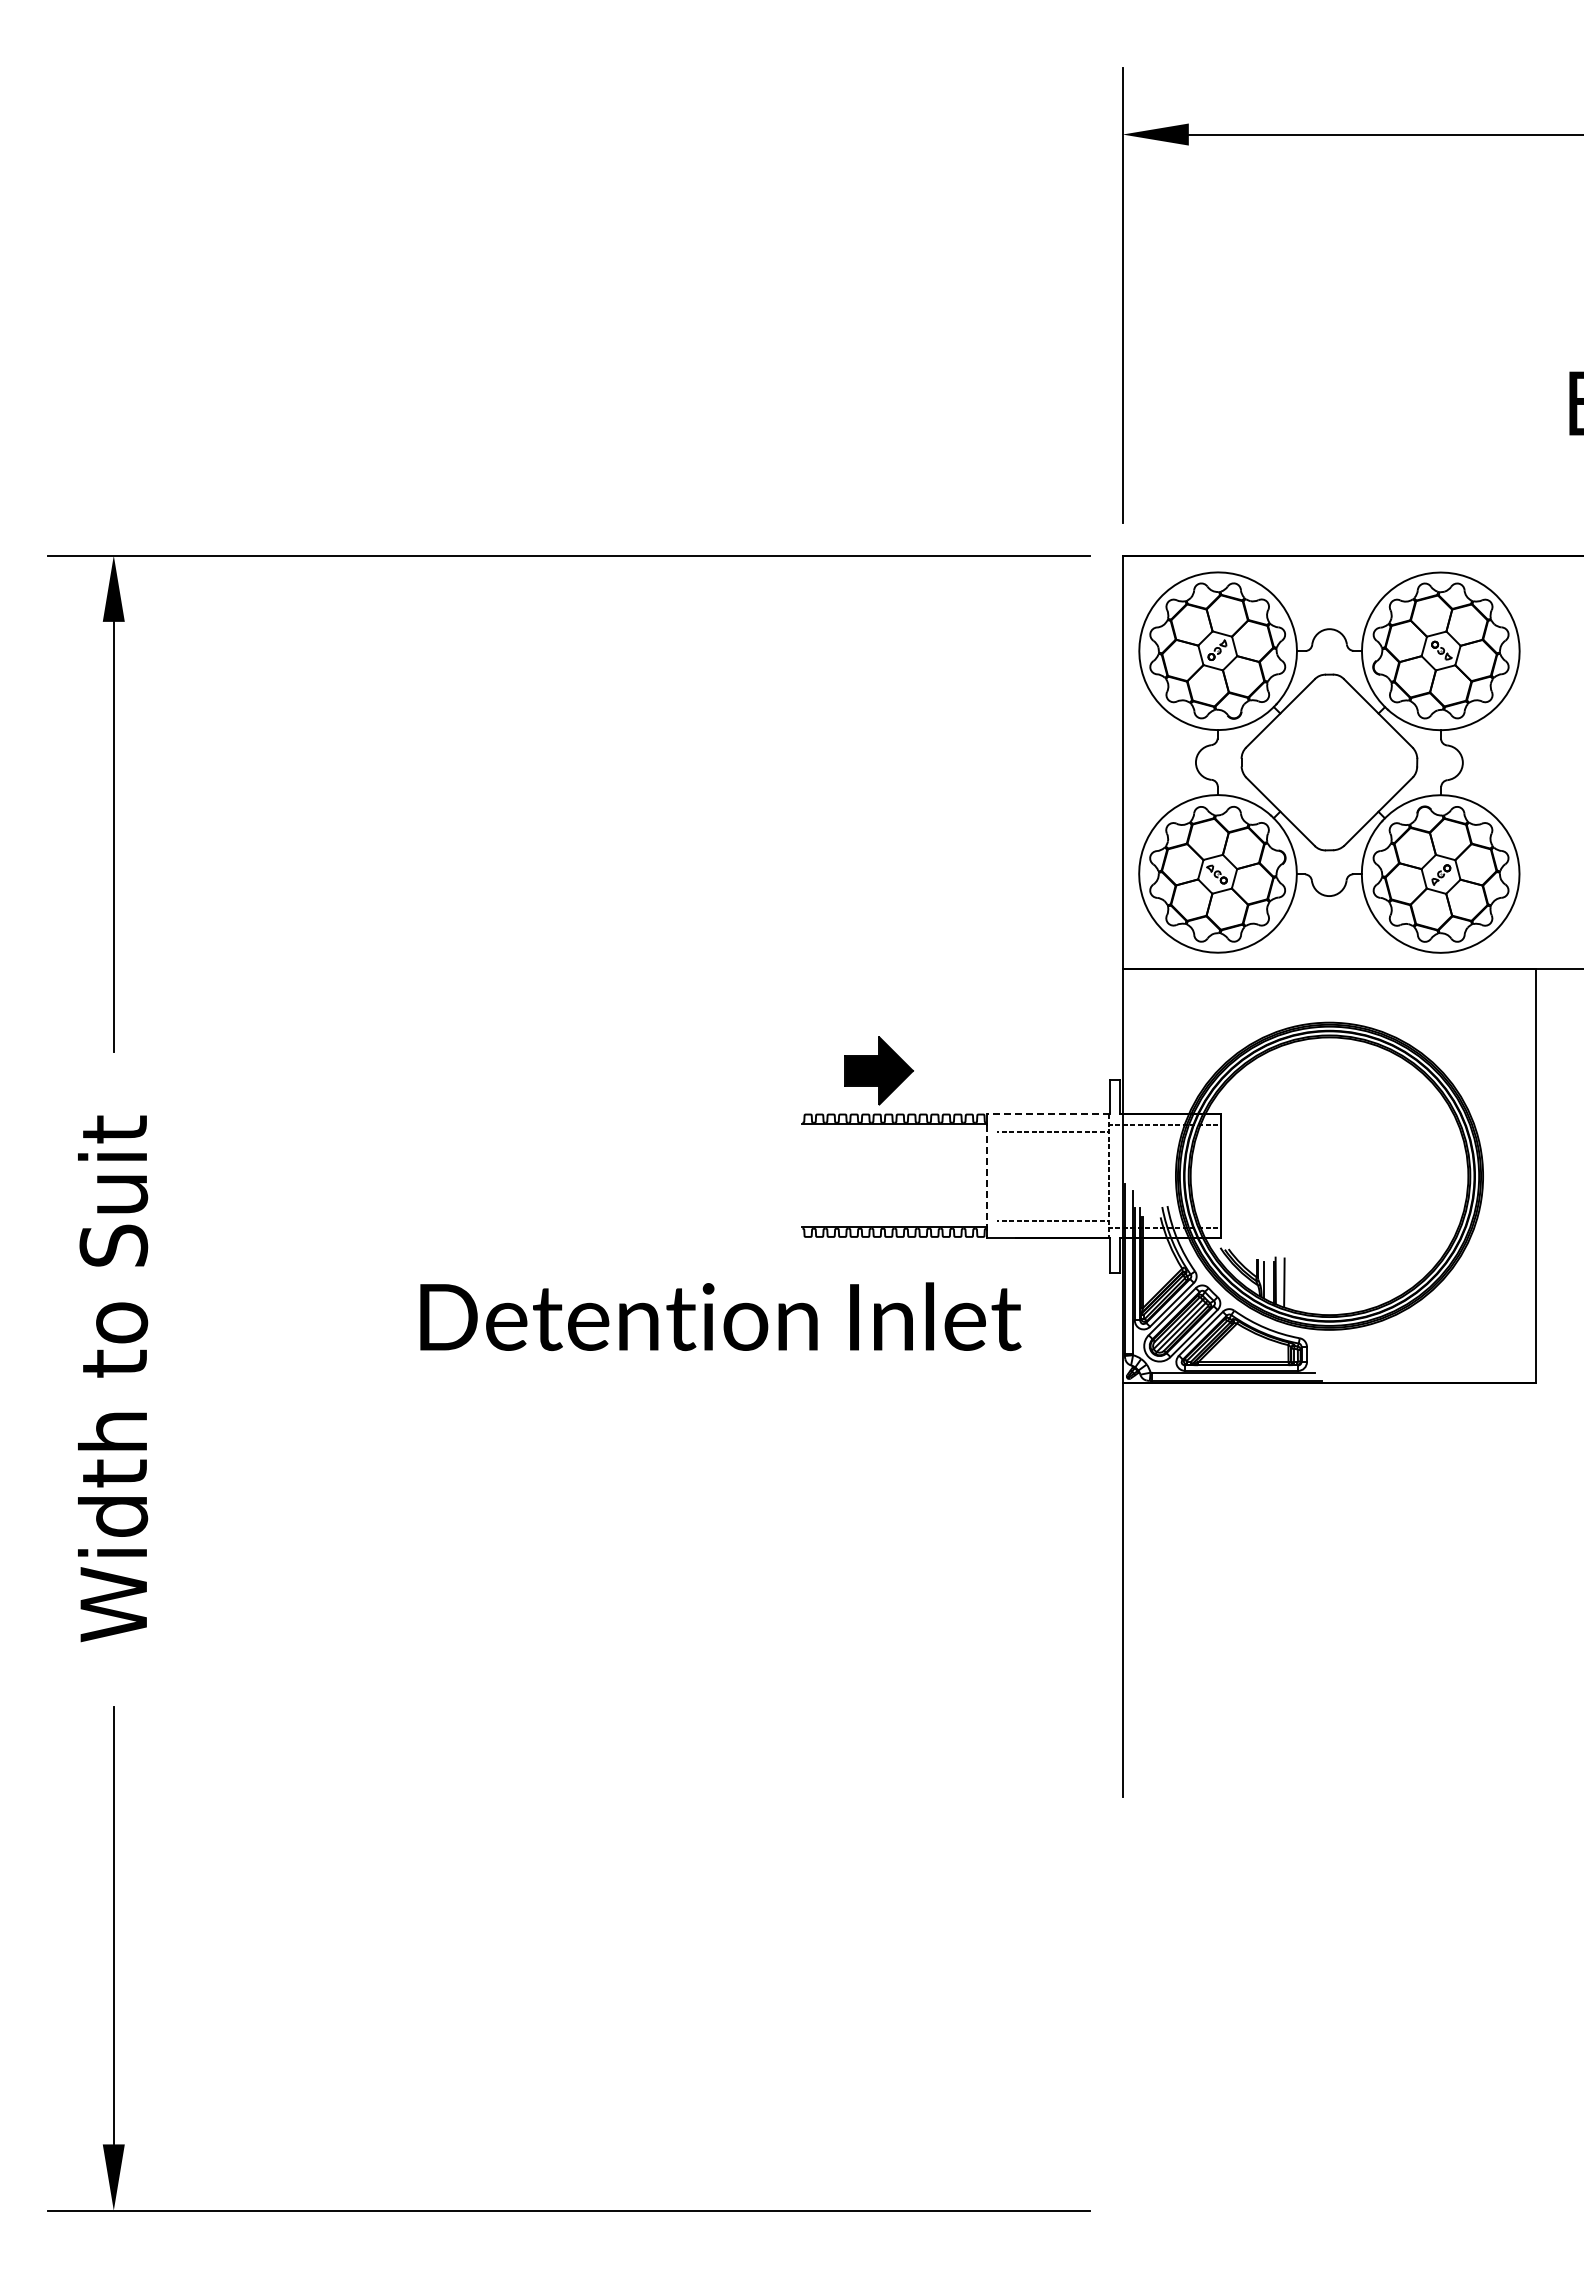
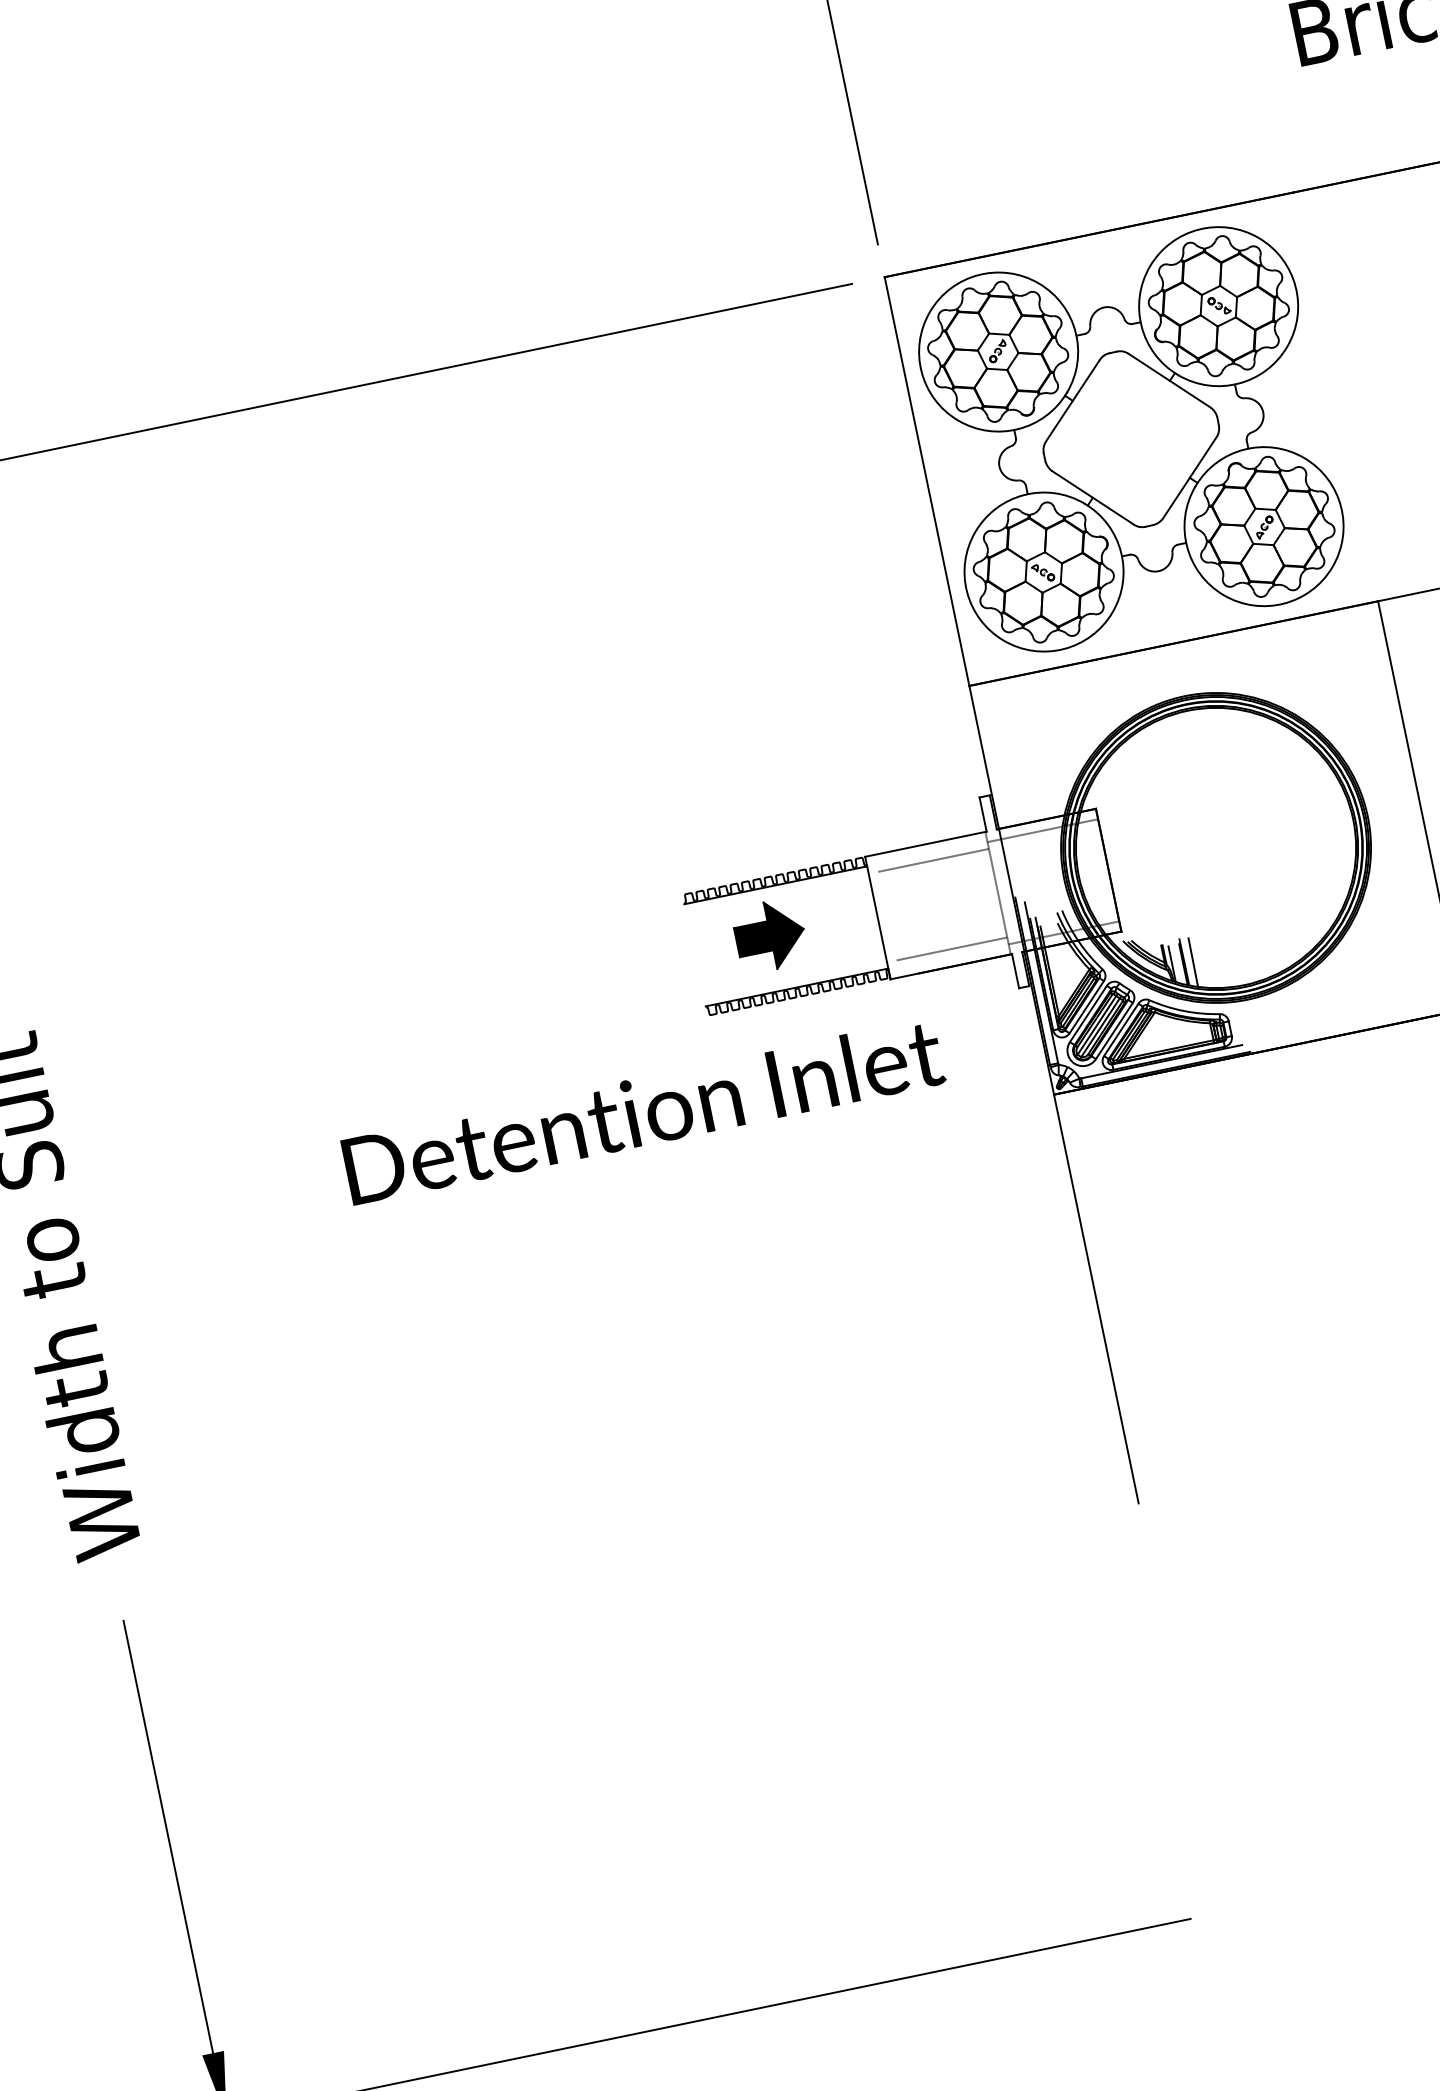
part: (878, 1070) -> (769, 935), moved
line: (1048, 1114) -> (925, 844), dashed -> solid
line: (987, 1181) -> (879, 923), dashed -> solid

